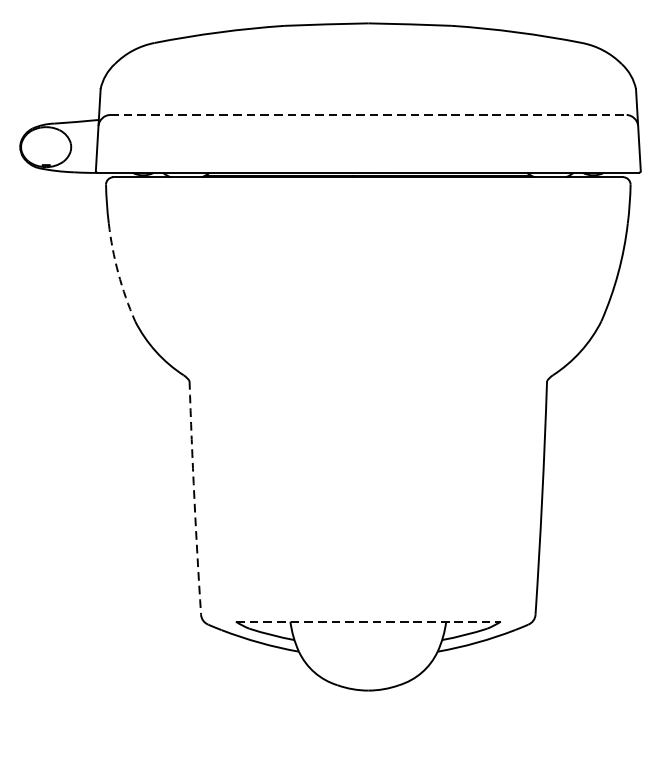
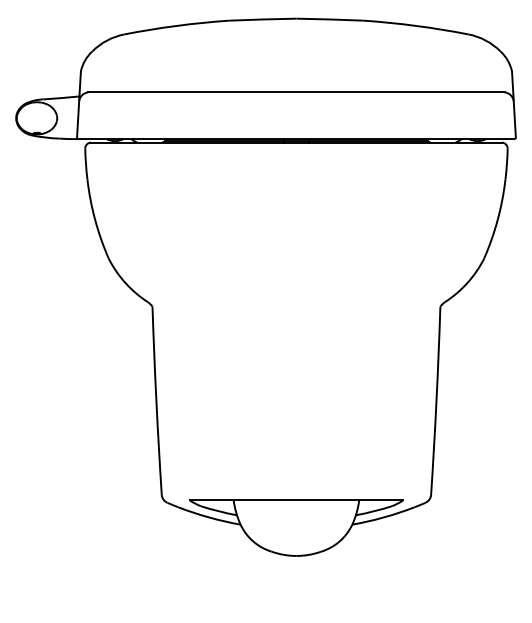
line: (368, 115) -> (296, 92), dashed -> solid
arc: (118, 272) -> (95, 219), dashed -> solid
arc: (194, 497) -> (156, 400), dashed -> solid
line: (368, 621) -> (296, 500), dashed -> solid

